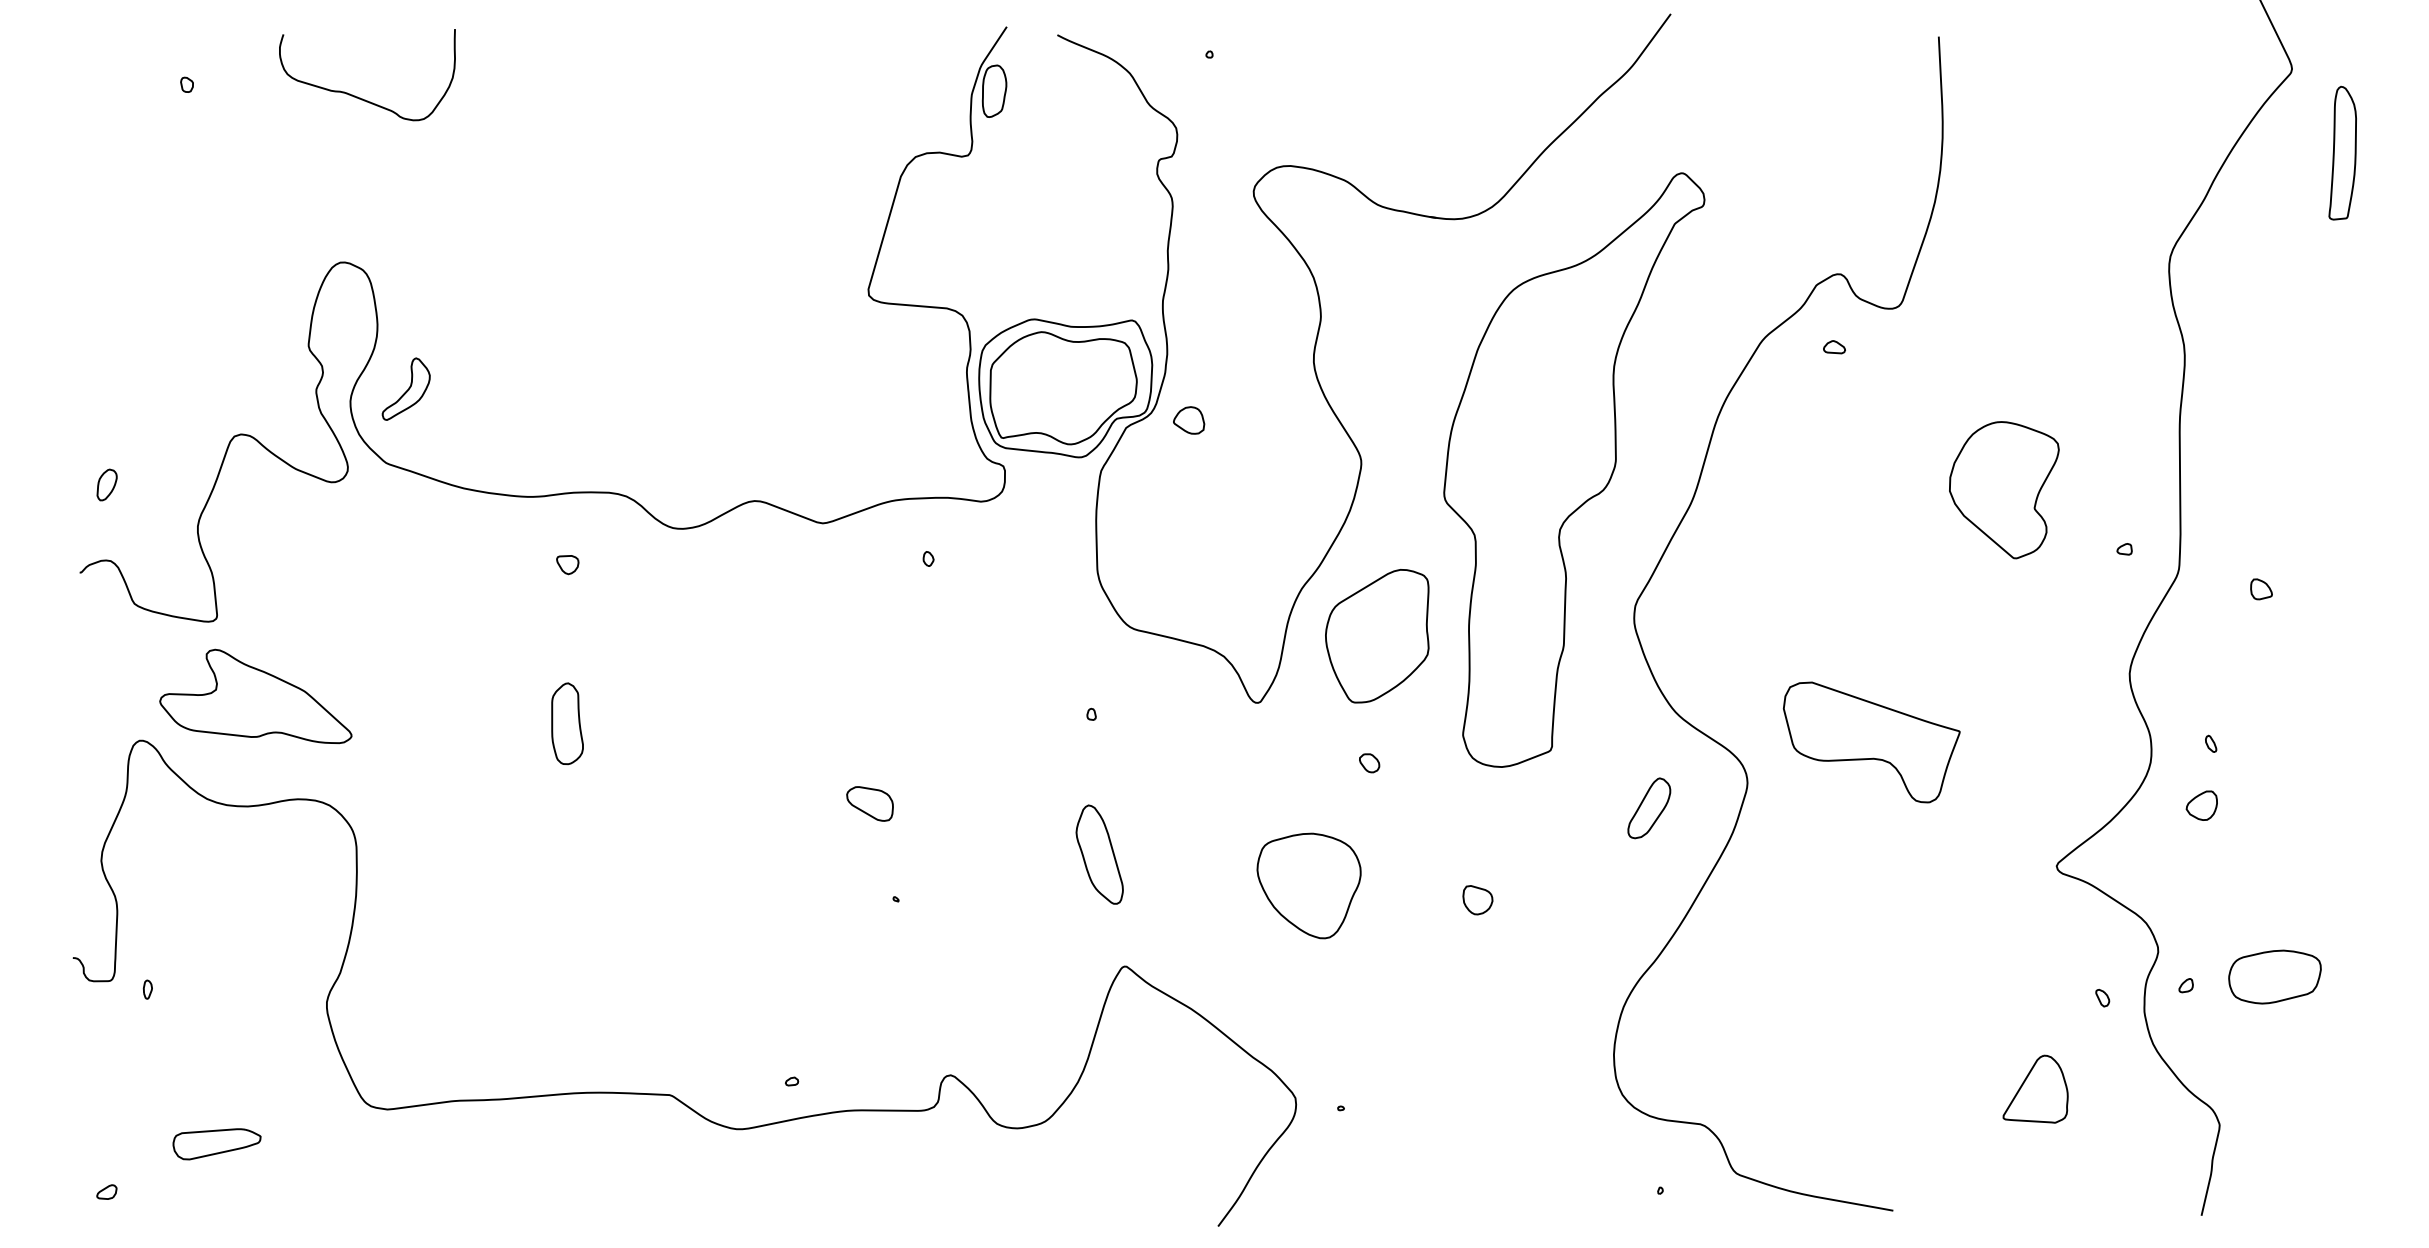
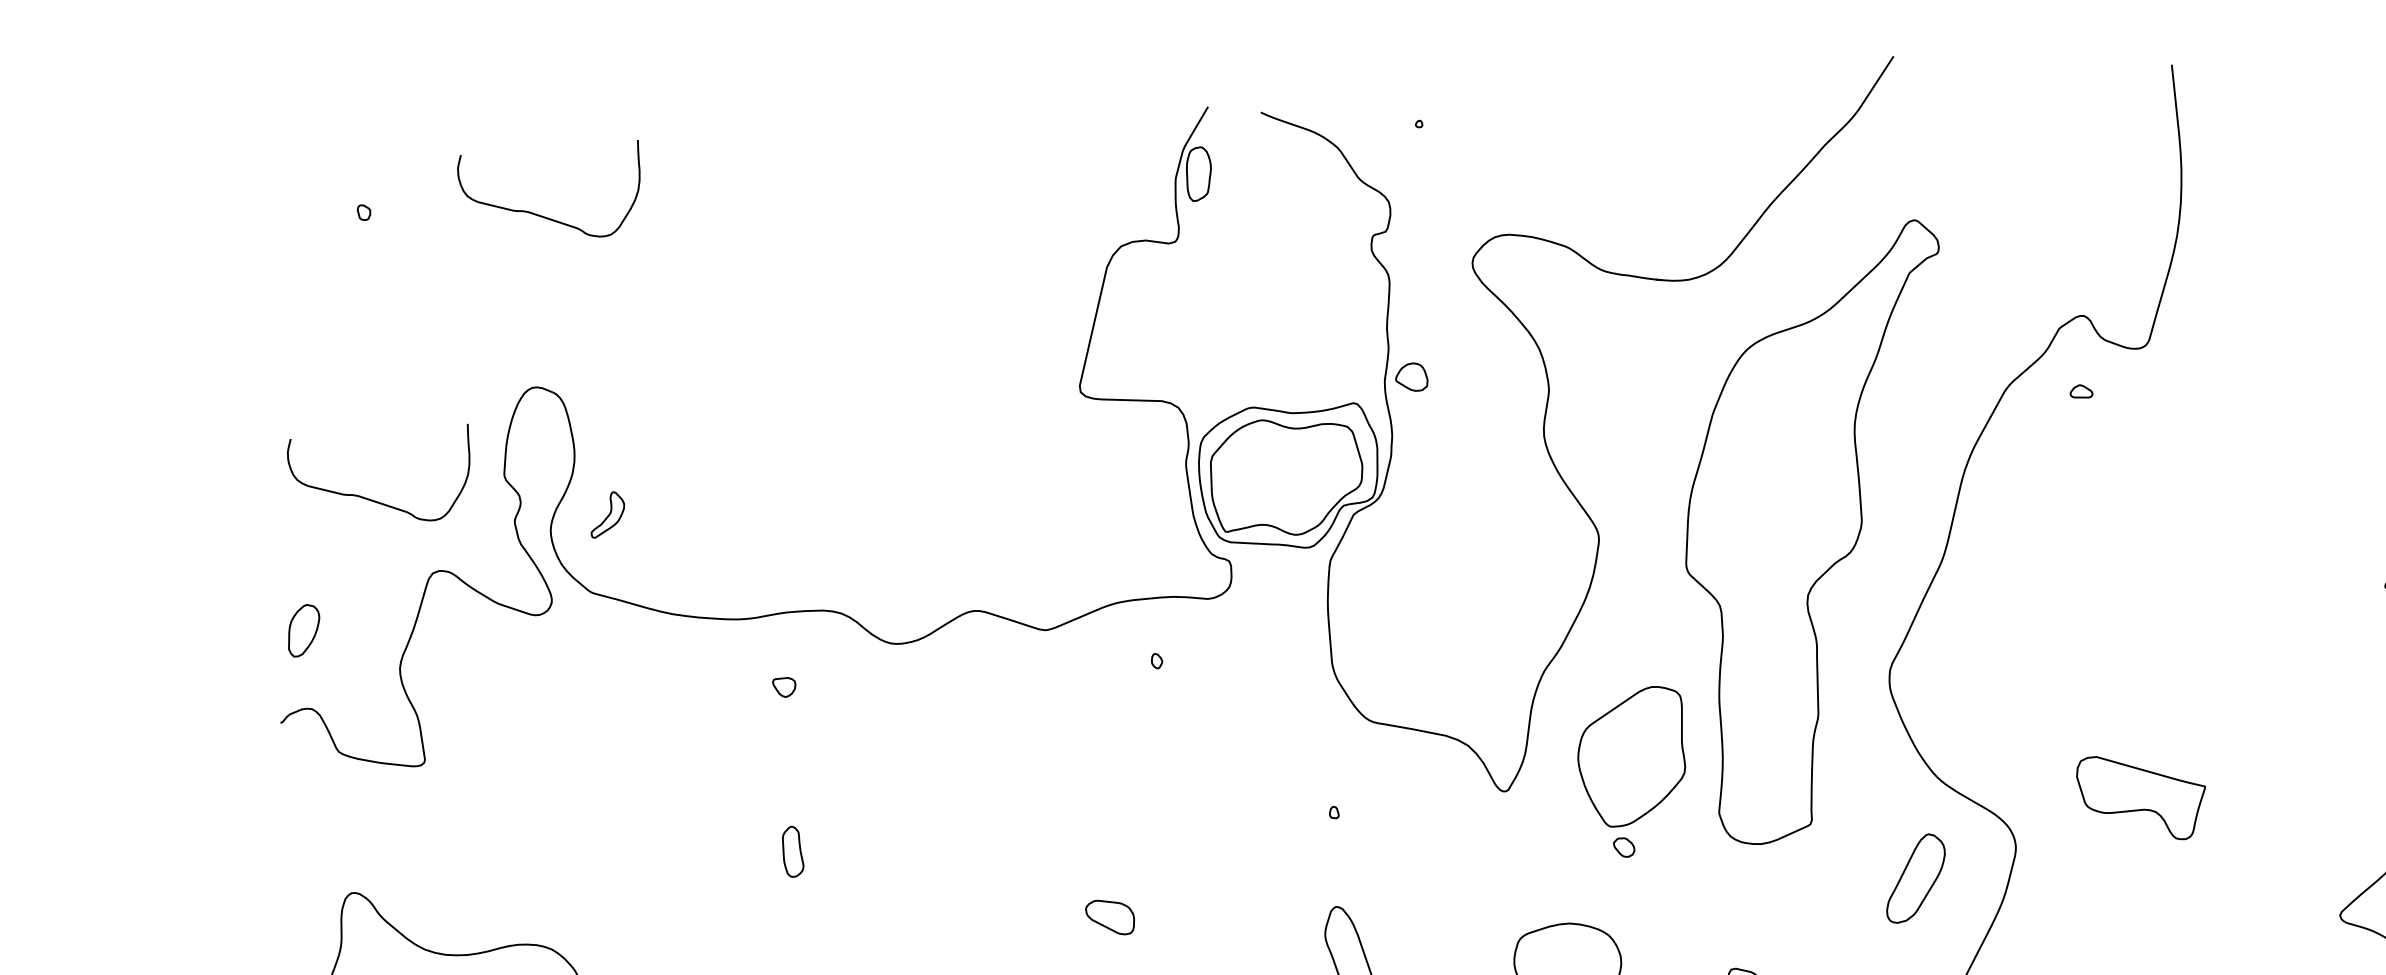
curve: (181, 362) -> (373, 499), added
part: (405, 388) -> (606, 514), size x0.7
part: (1189, 420) -> (1412, 377), moved
part: (106, 484) -> (303, 630), size x1.6
part: (2004, 490) -> (2265, 530), removed
part: (1377, 636) -> (1631, 757), moved
part: (255, 696) -> (469, 840), removed
part: (567, 723) -> (793, 851), size x0.6
part: (1871, 742) -> (2141, 798), size x0.7
part: (1649, 808) -> (1916, 878), size x1.4

